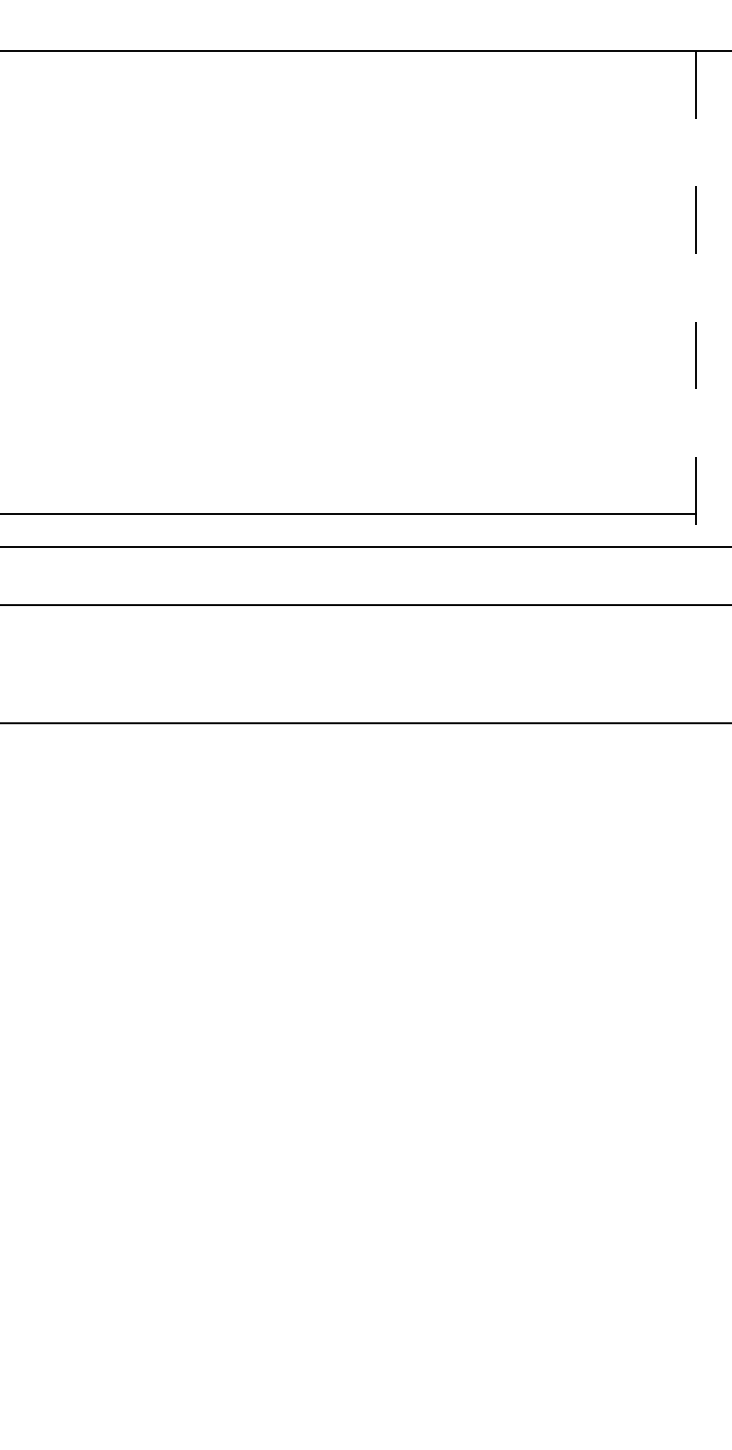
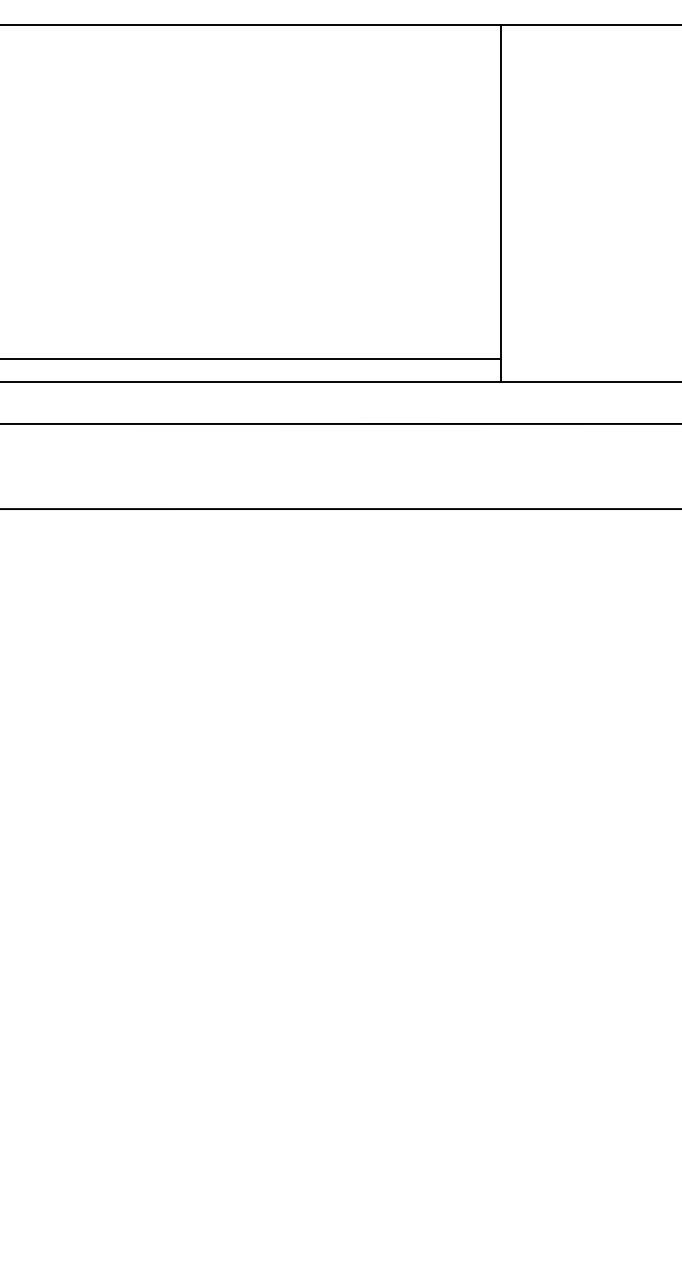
line: (696, 299) -> (501, 203), dashed -> solid

